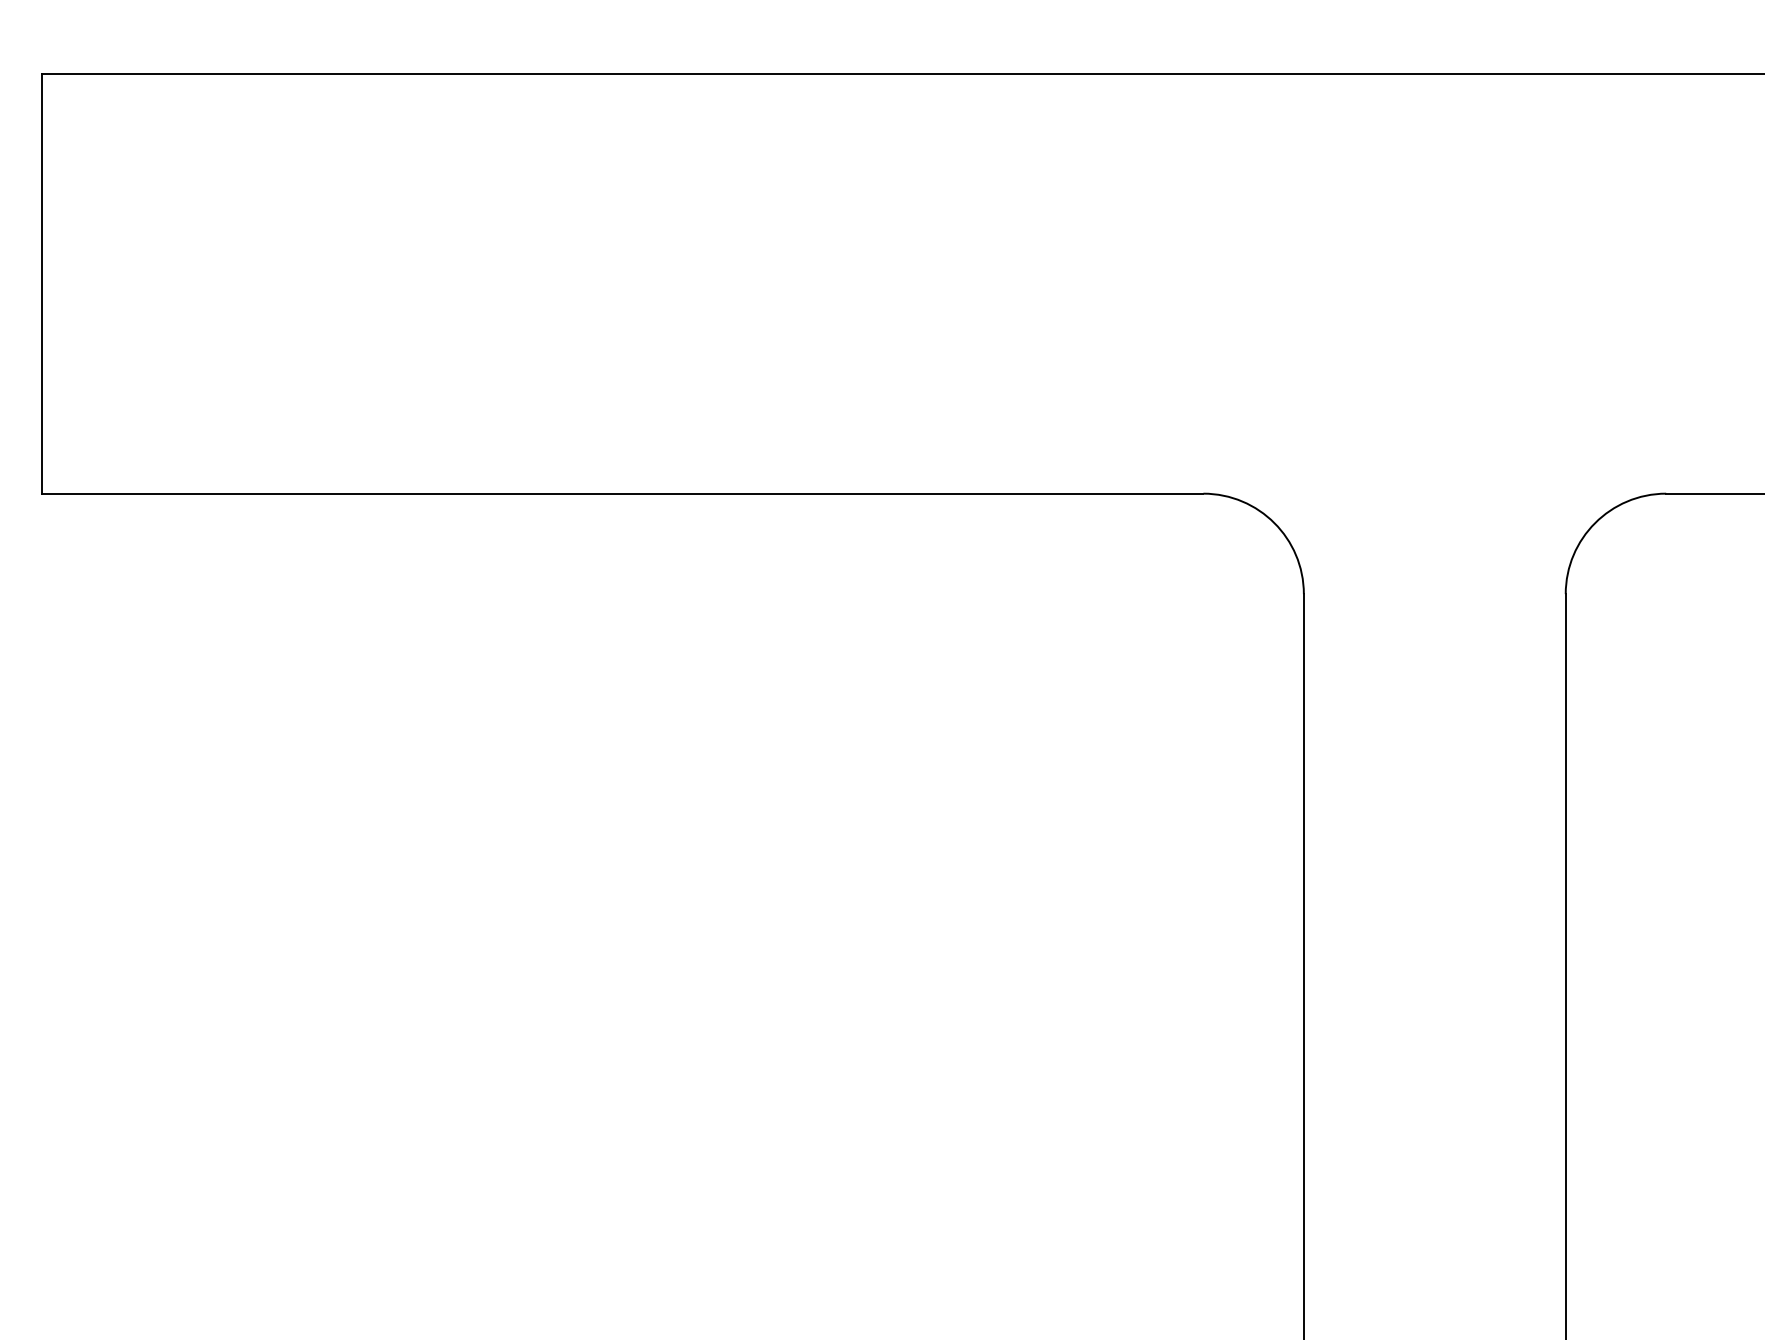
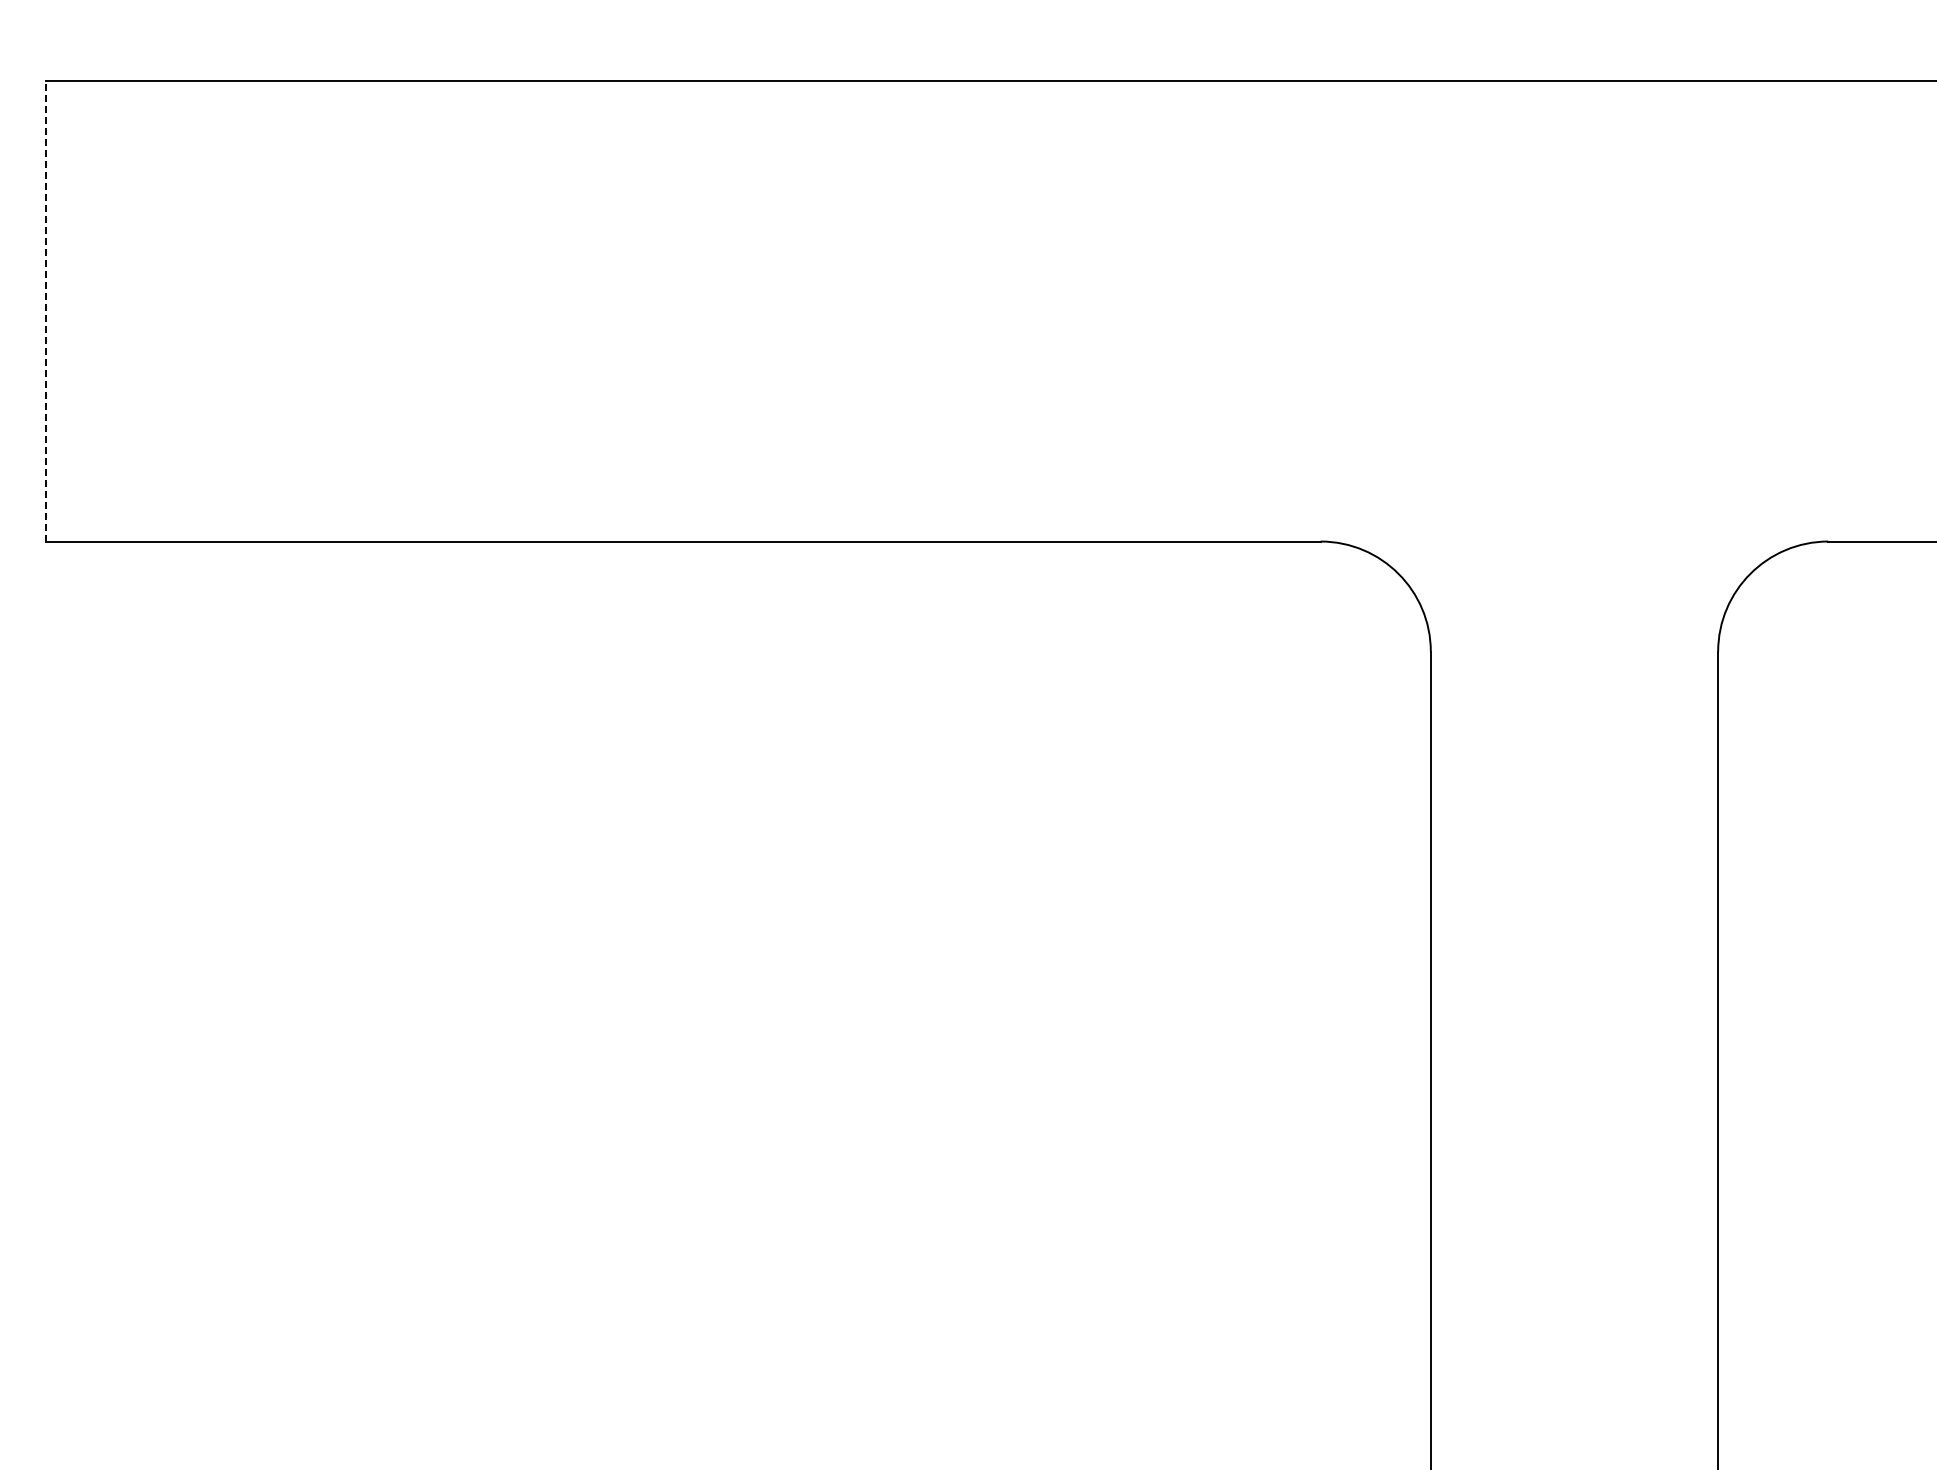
line: (42, 283) -> (46, 310), solid -> dashed

